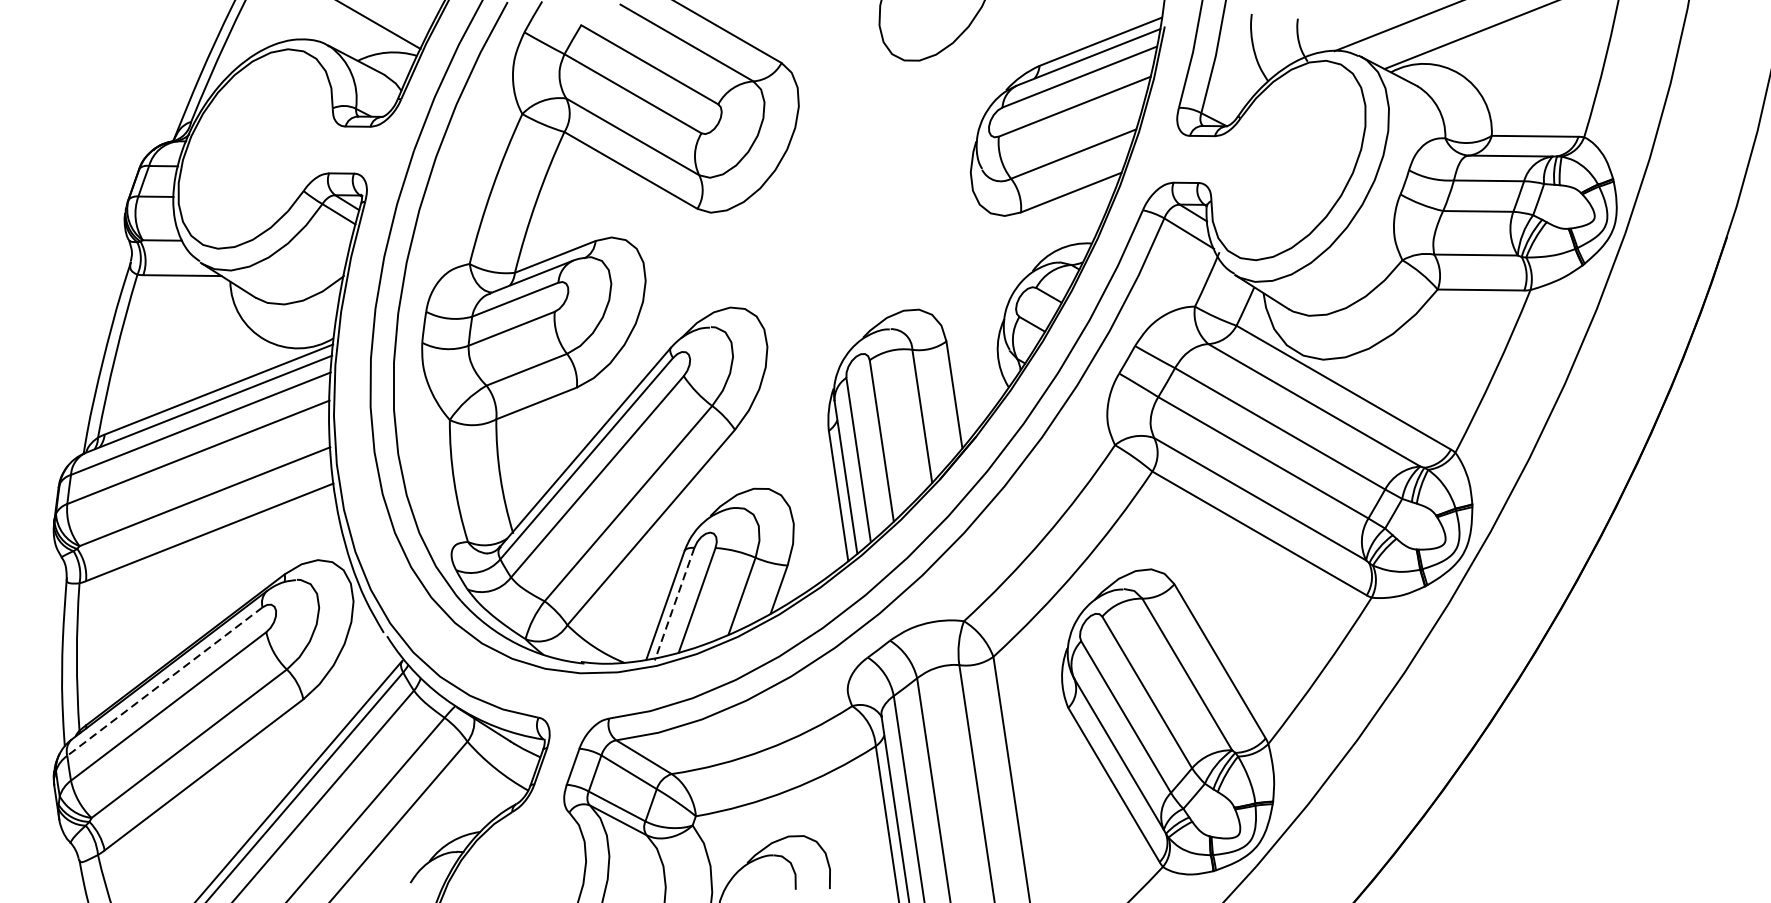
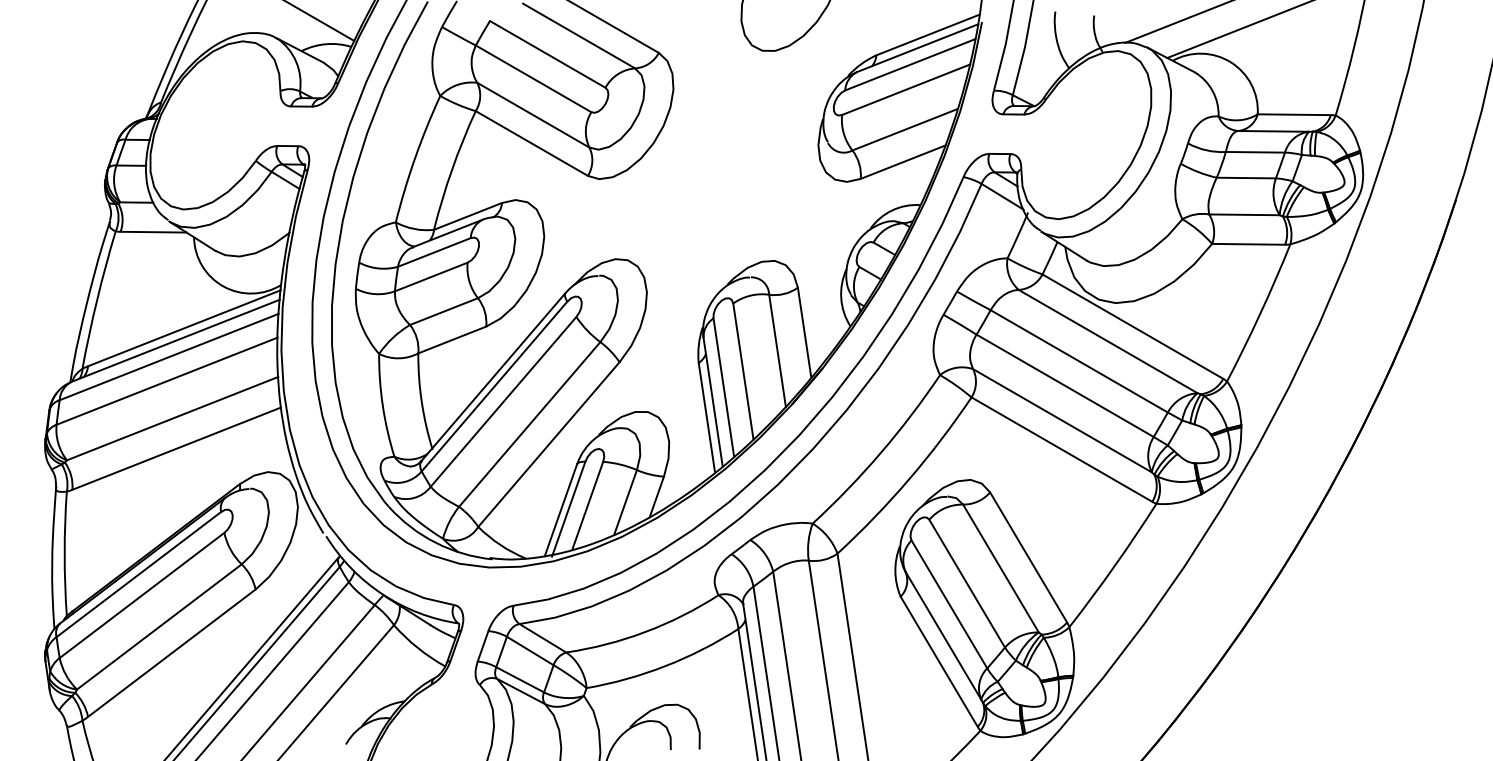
line: (674, 604) -> (568, 509), dashed -> solid
line: (164, 681) -> (138, 574), dashed -> solid

